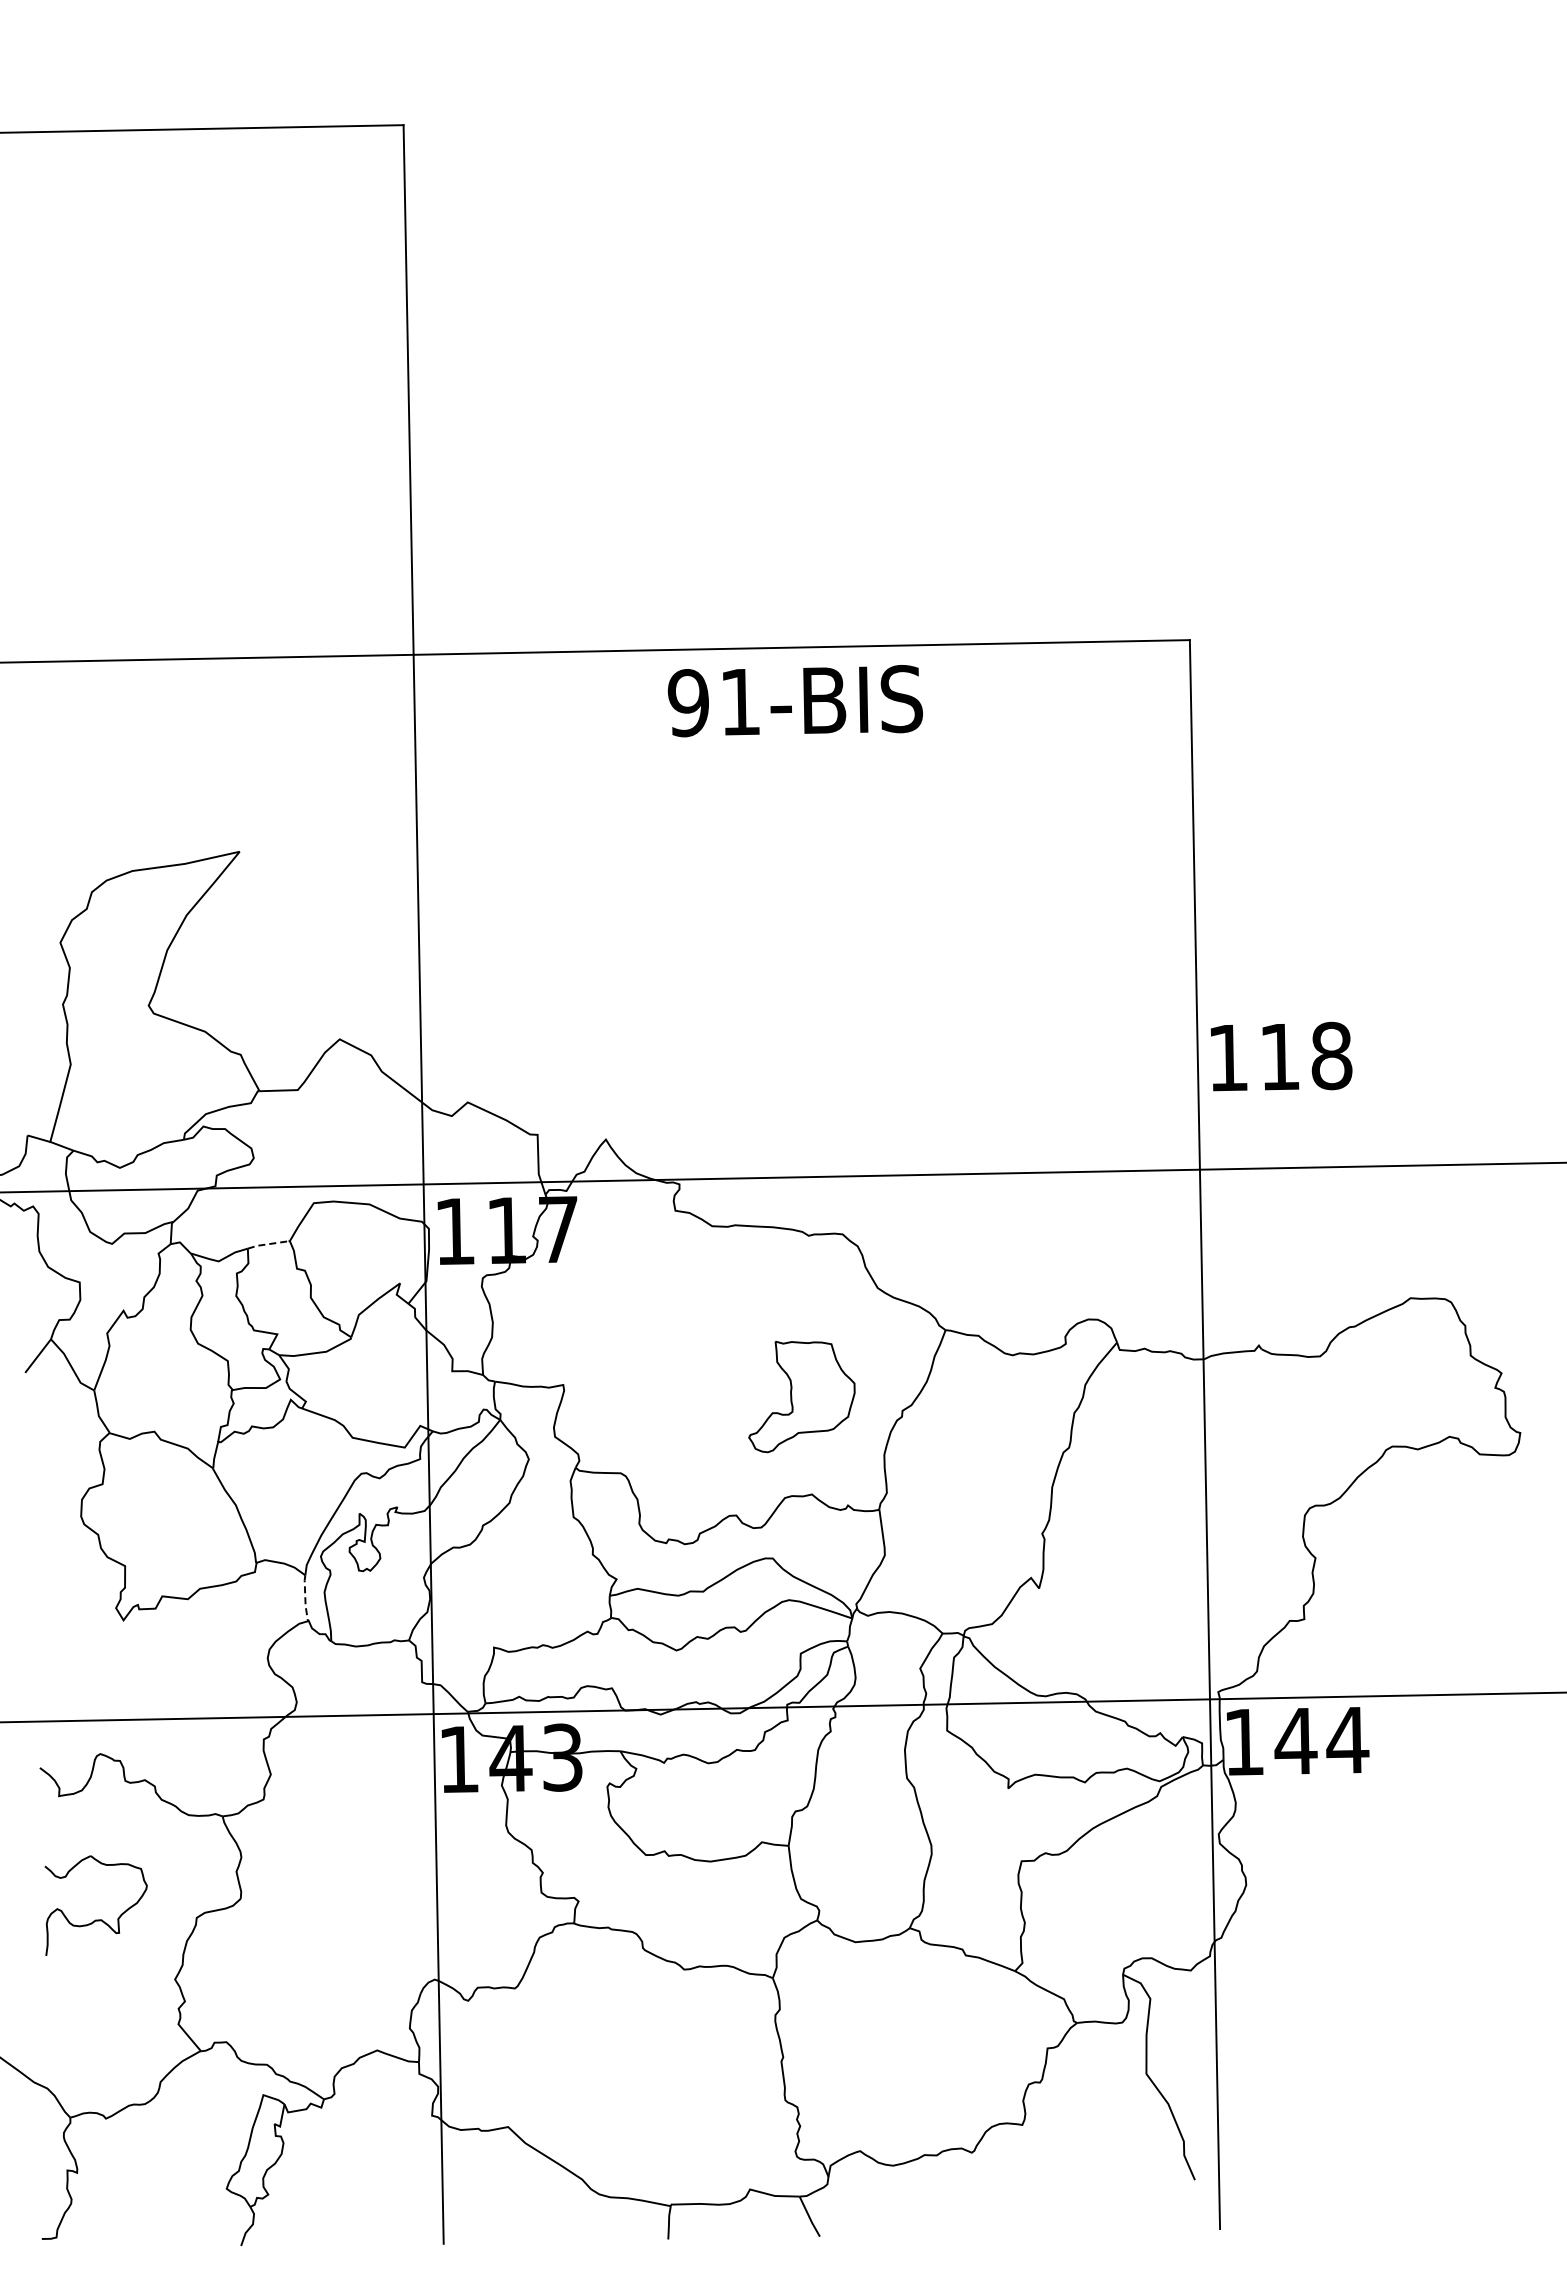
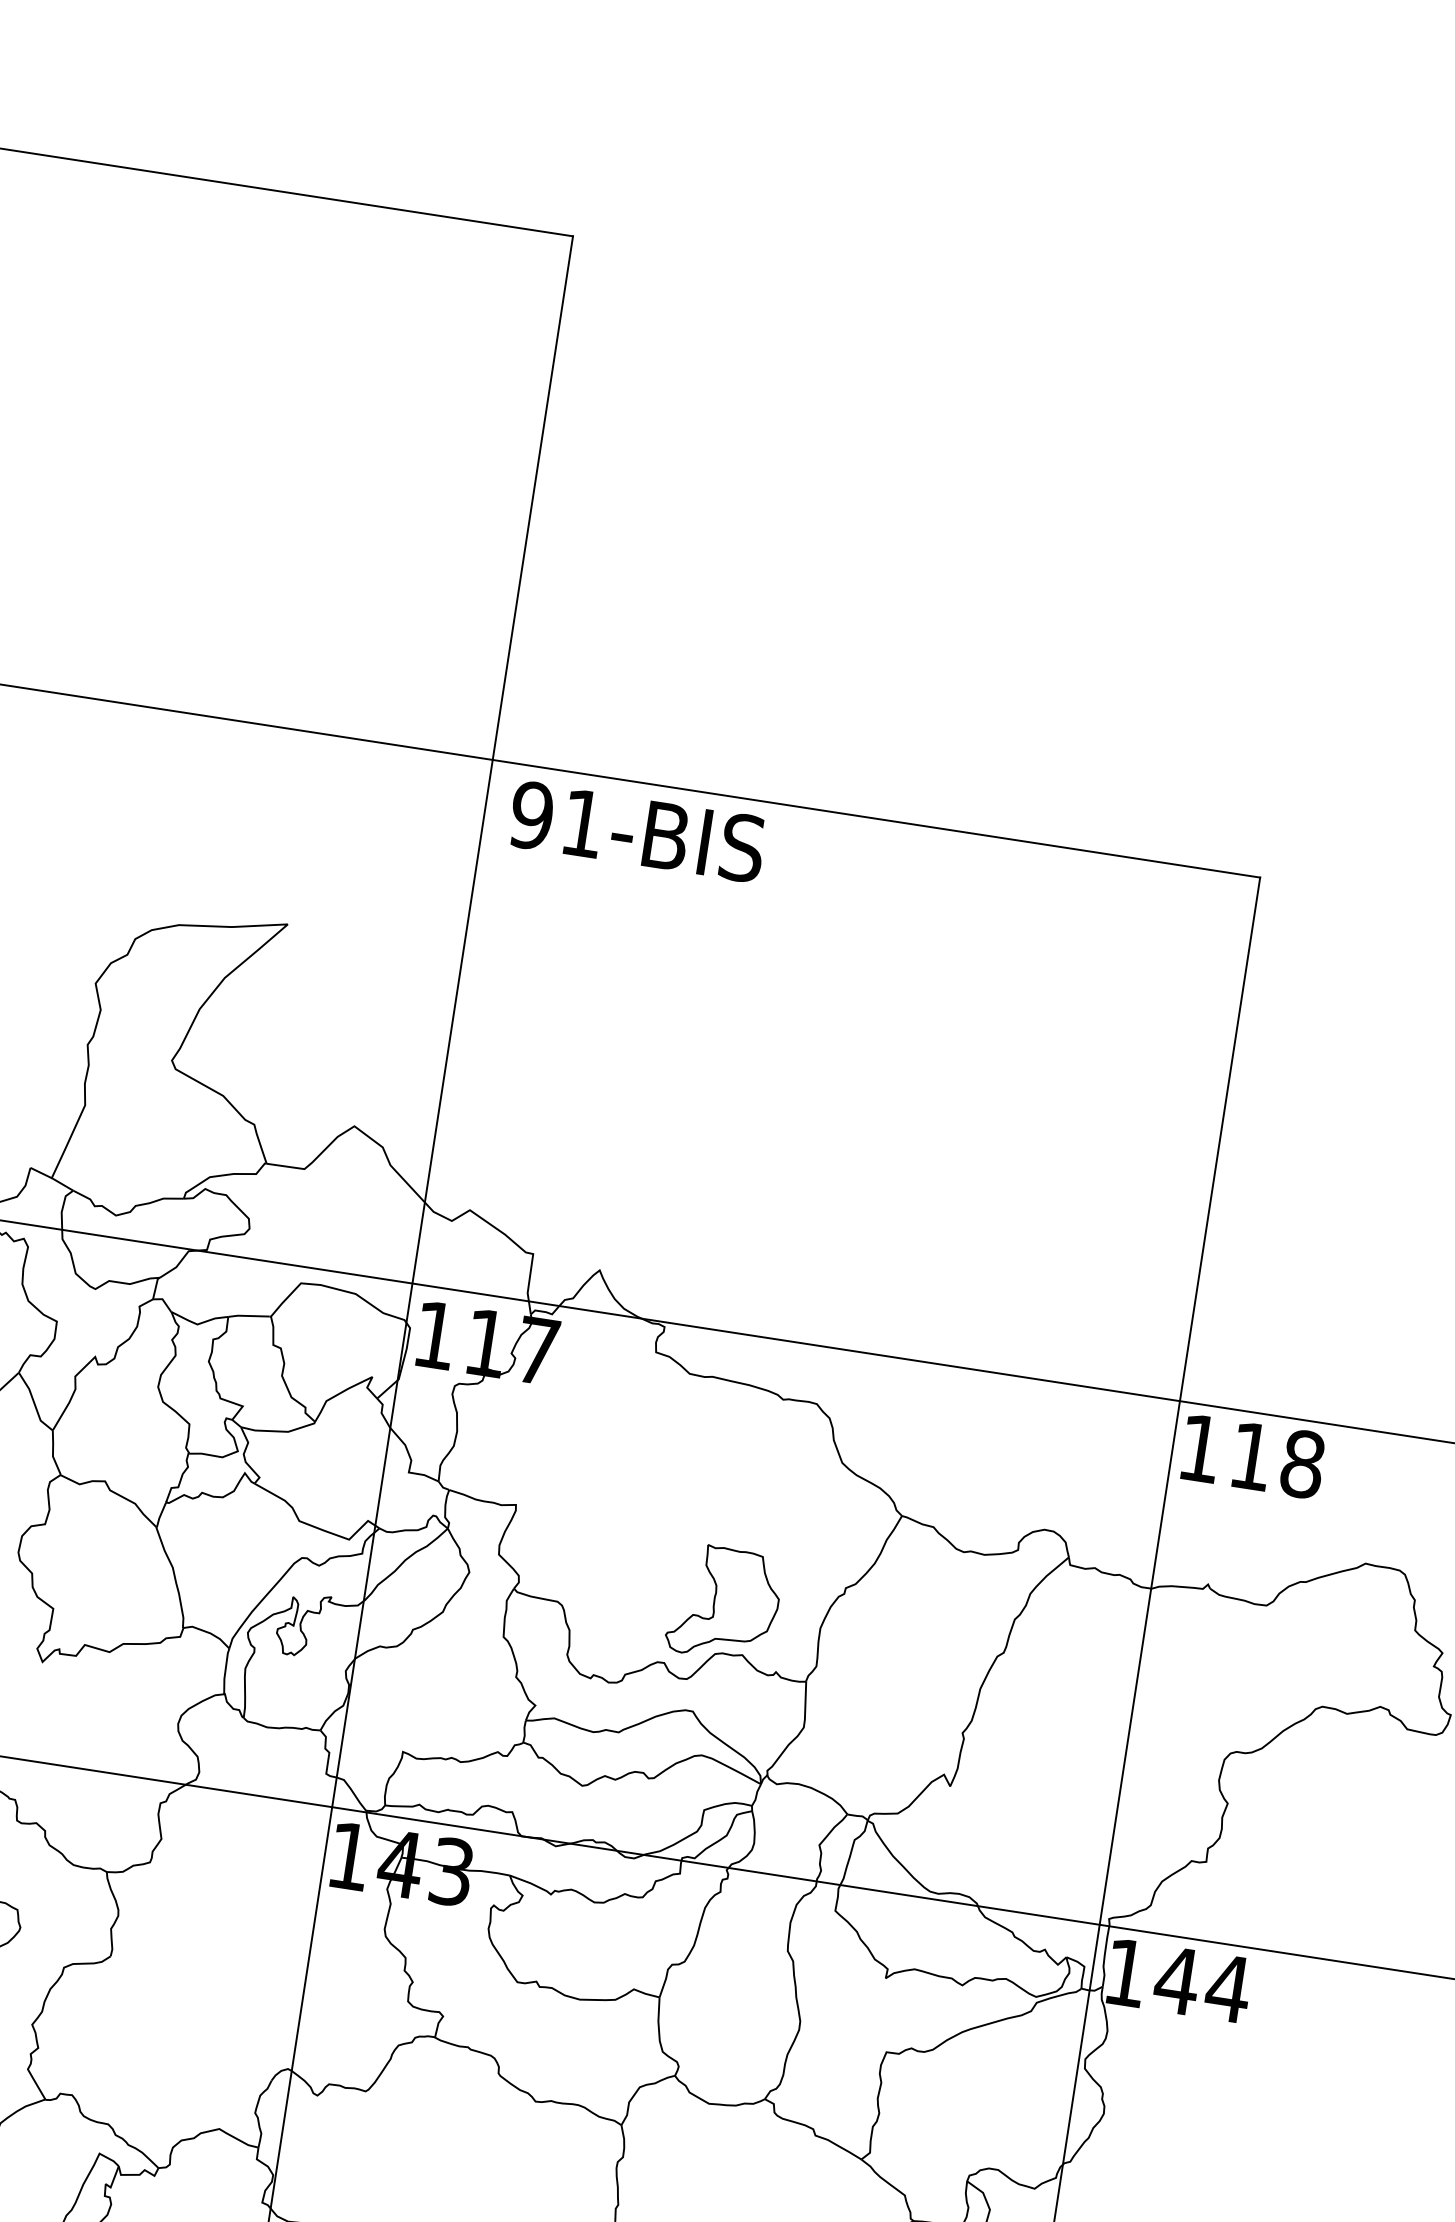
text: (794, 701) -> (636, 832), moved
text: (1281, 1056) -> (1253, 1456), moved
line: (267, 1244) -> (248, 1316), dashed -> solid
part: (801, 1396) -> (724, 1603), moved
line: (305, 1598) -> (225, 1671), dashed -> solid

